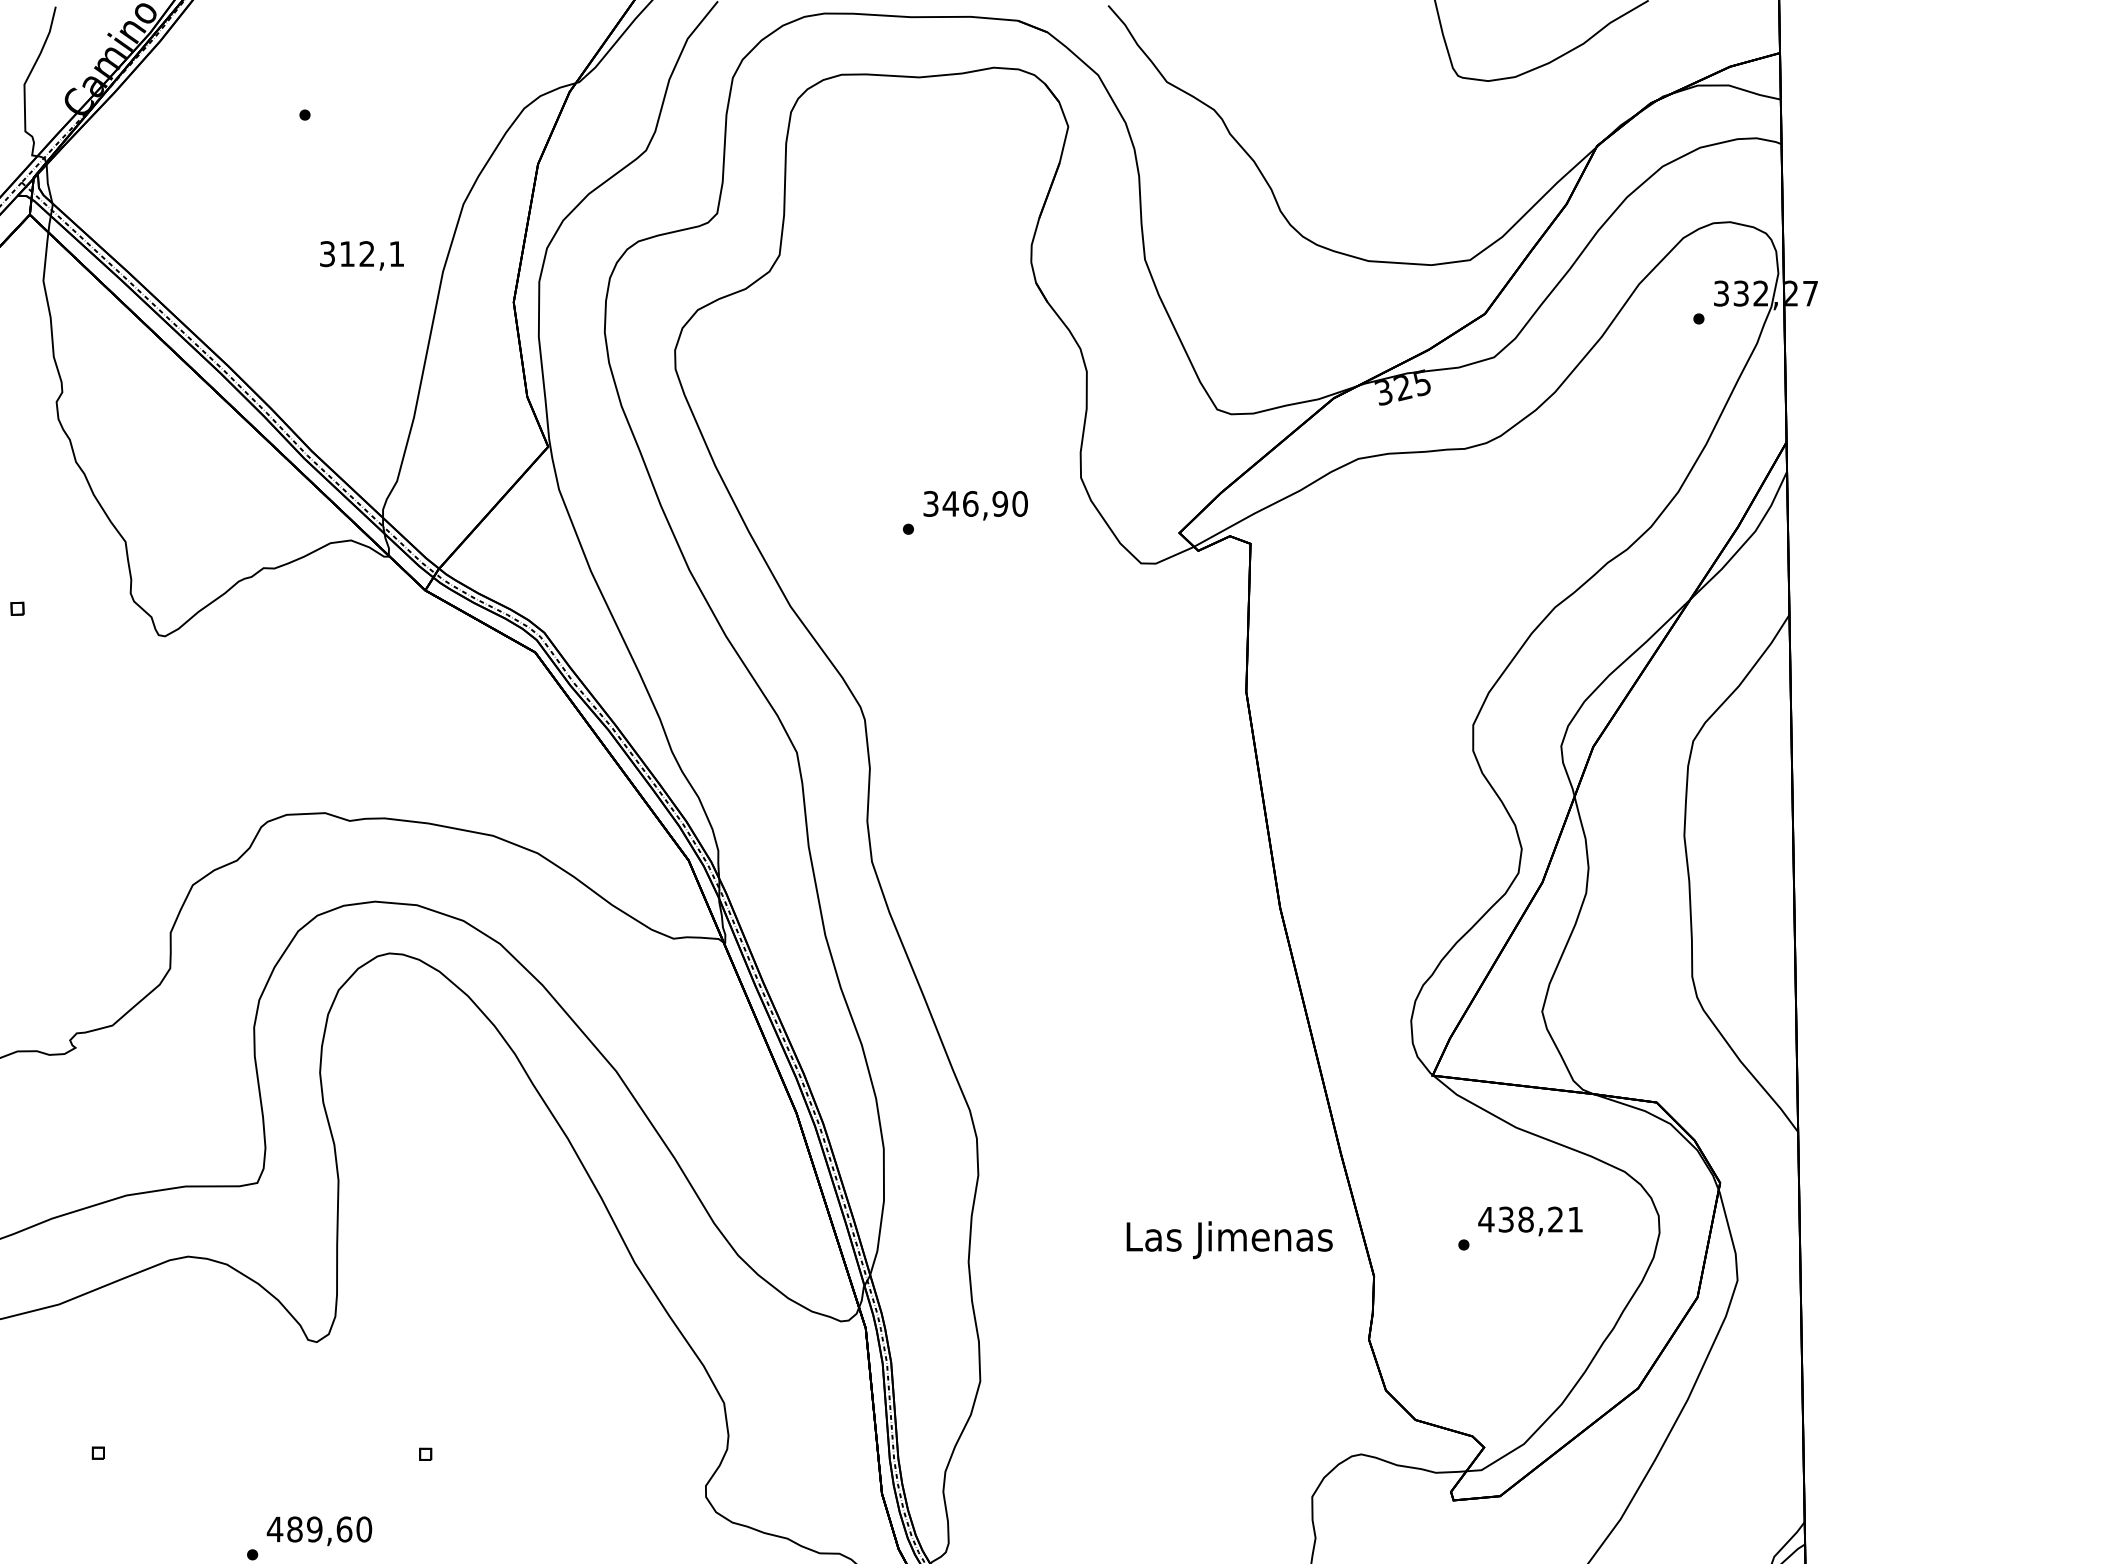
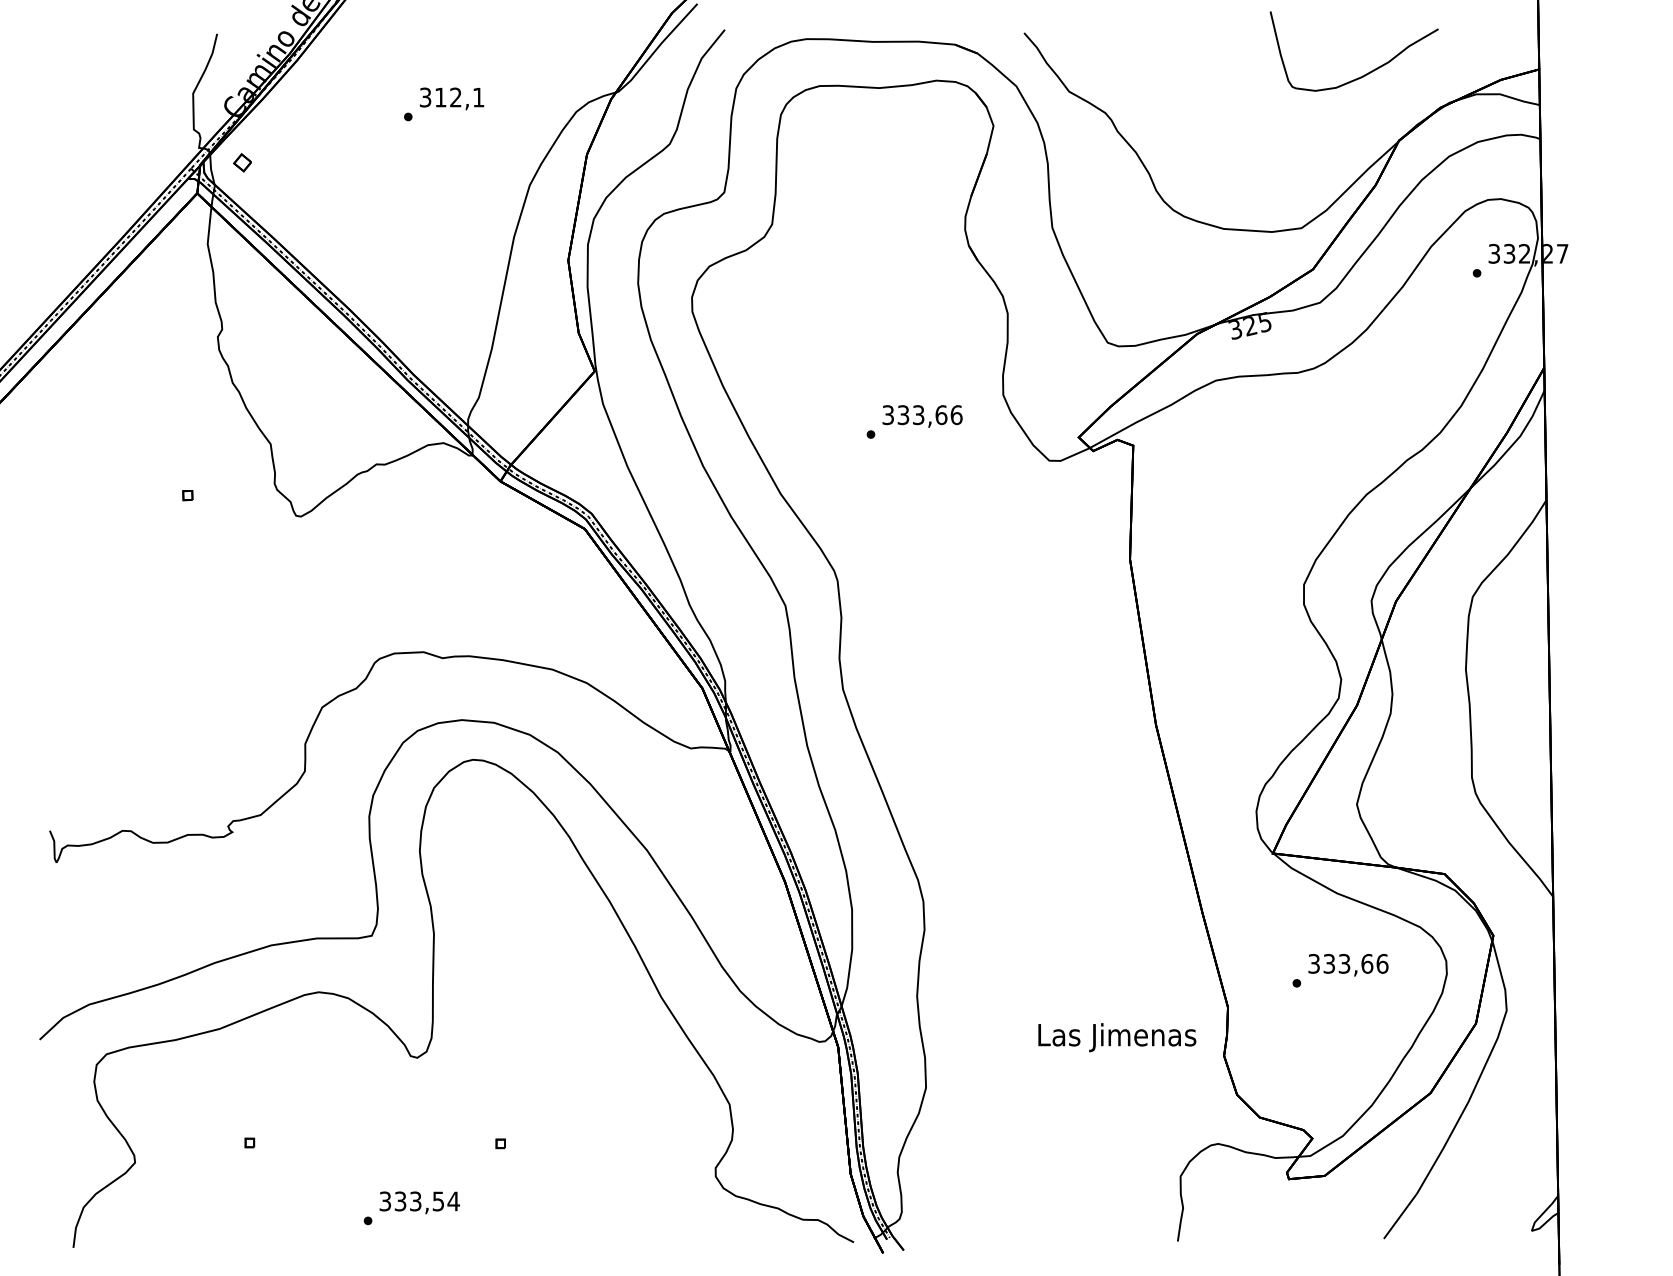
part: (88, 174) -> (242, 162), added
text: (361, 255) -> (451, 98), moved
text: (984, 504) -> (929, 415), 346,90 -> 333,66
text: (1529, 1219) -> (1347, 963), 438,21 -> 333,66
text: (1229, 1239) -> (1117, 1037), moved
text: (319, 1529) -> (419, 1201), 489,60 -> 333,54

